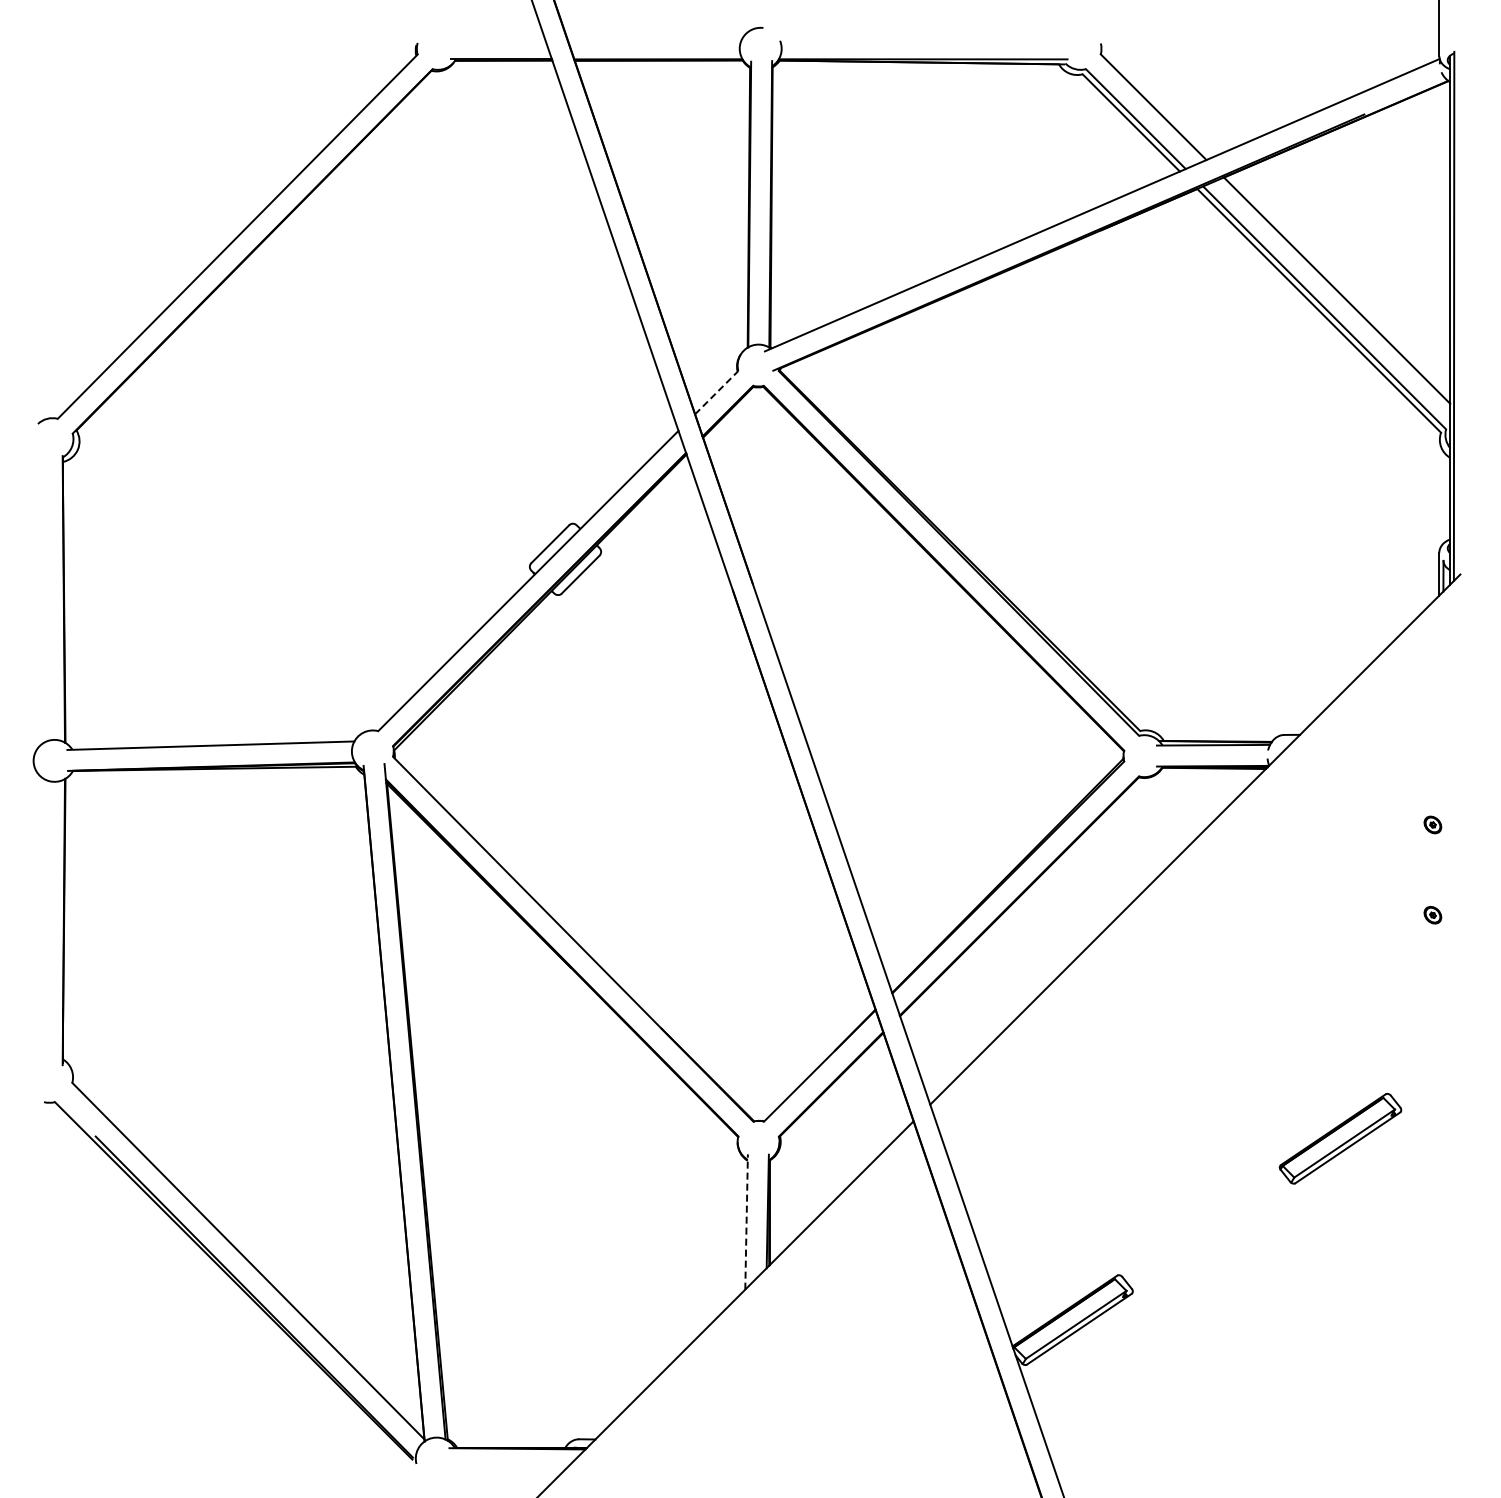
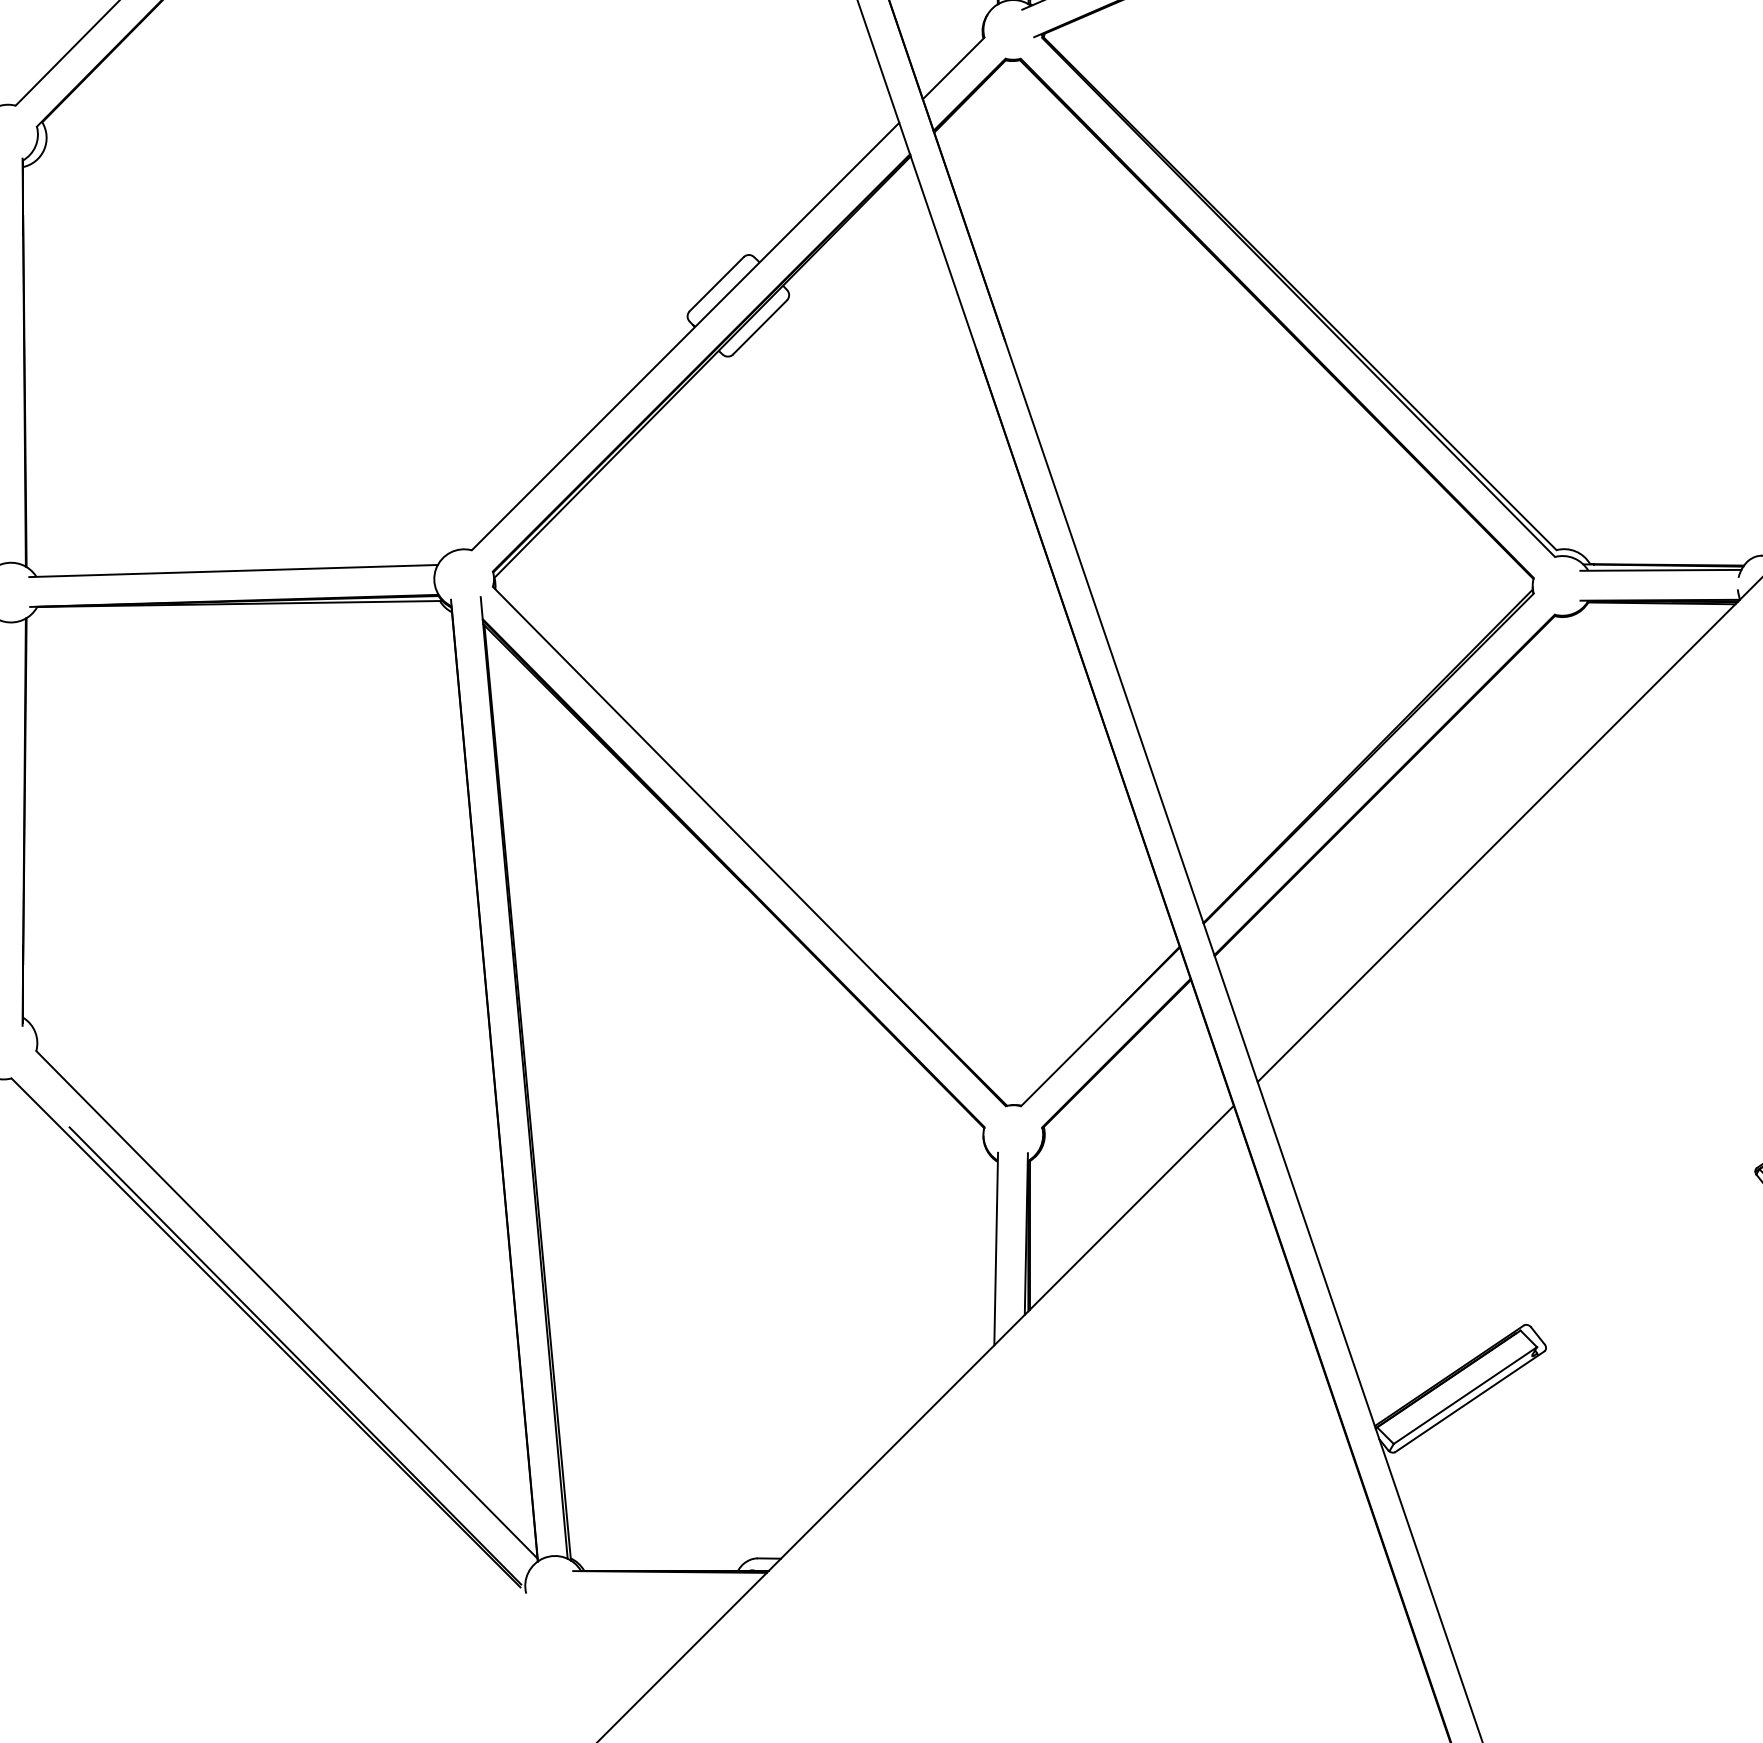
line: (716, 392) -> (953, 68), dashed -> solid
line: (746, 1222) -> (996, 1249), dashed -> solid

